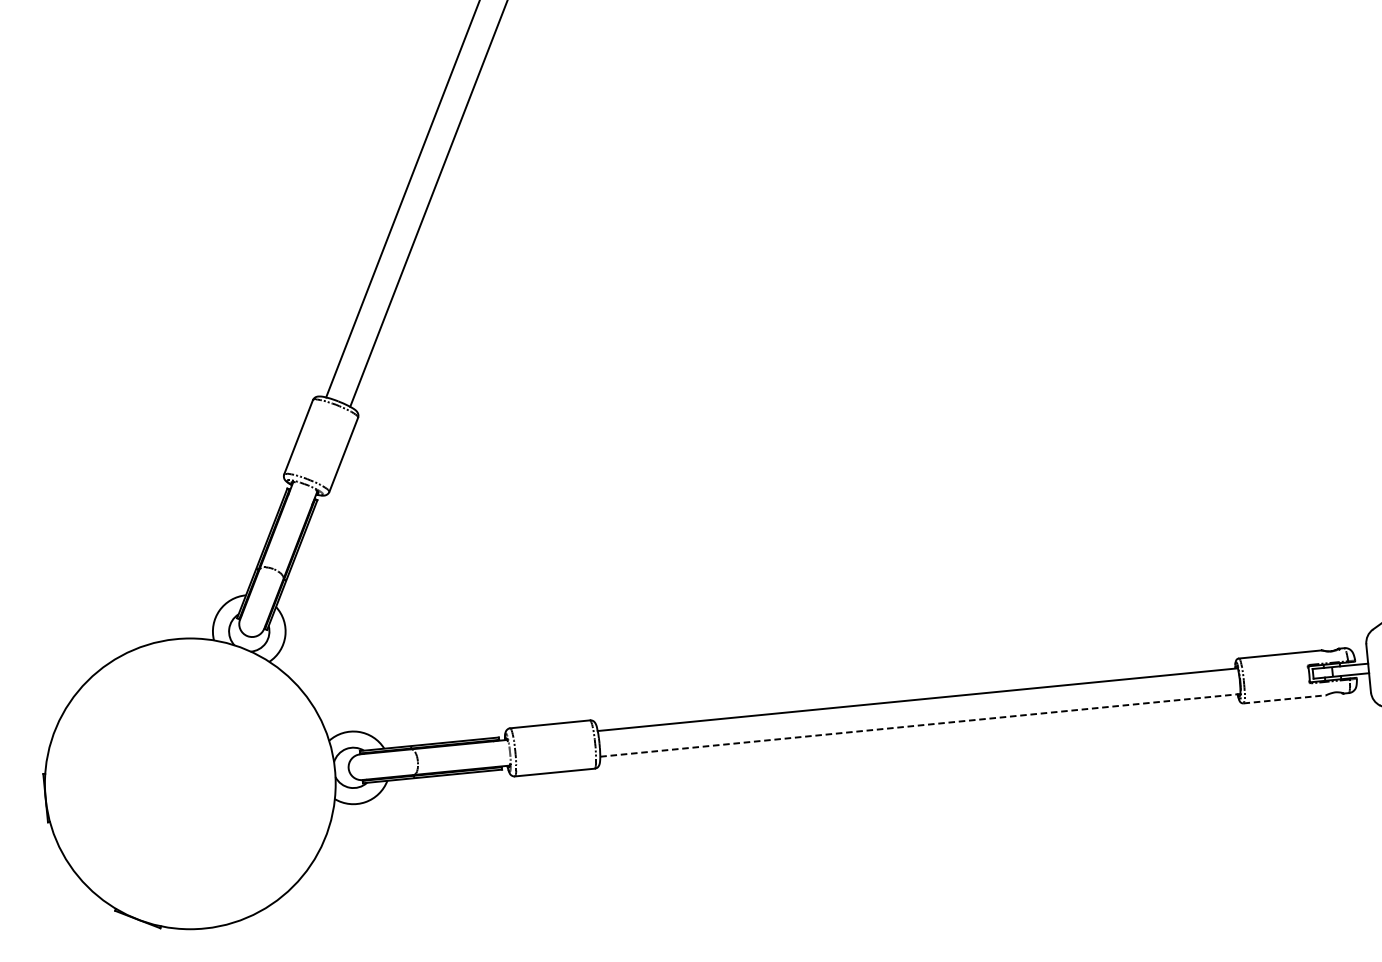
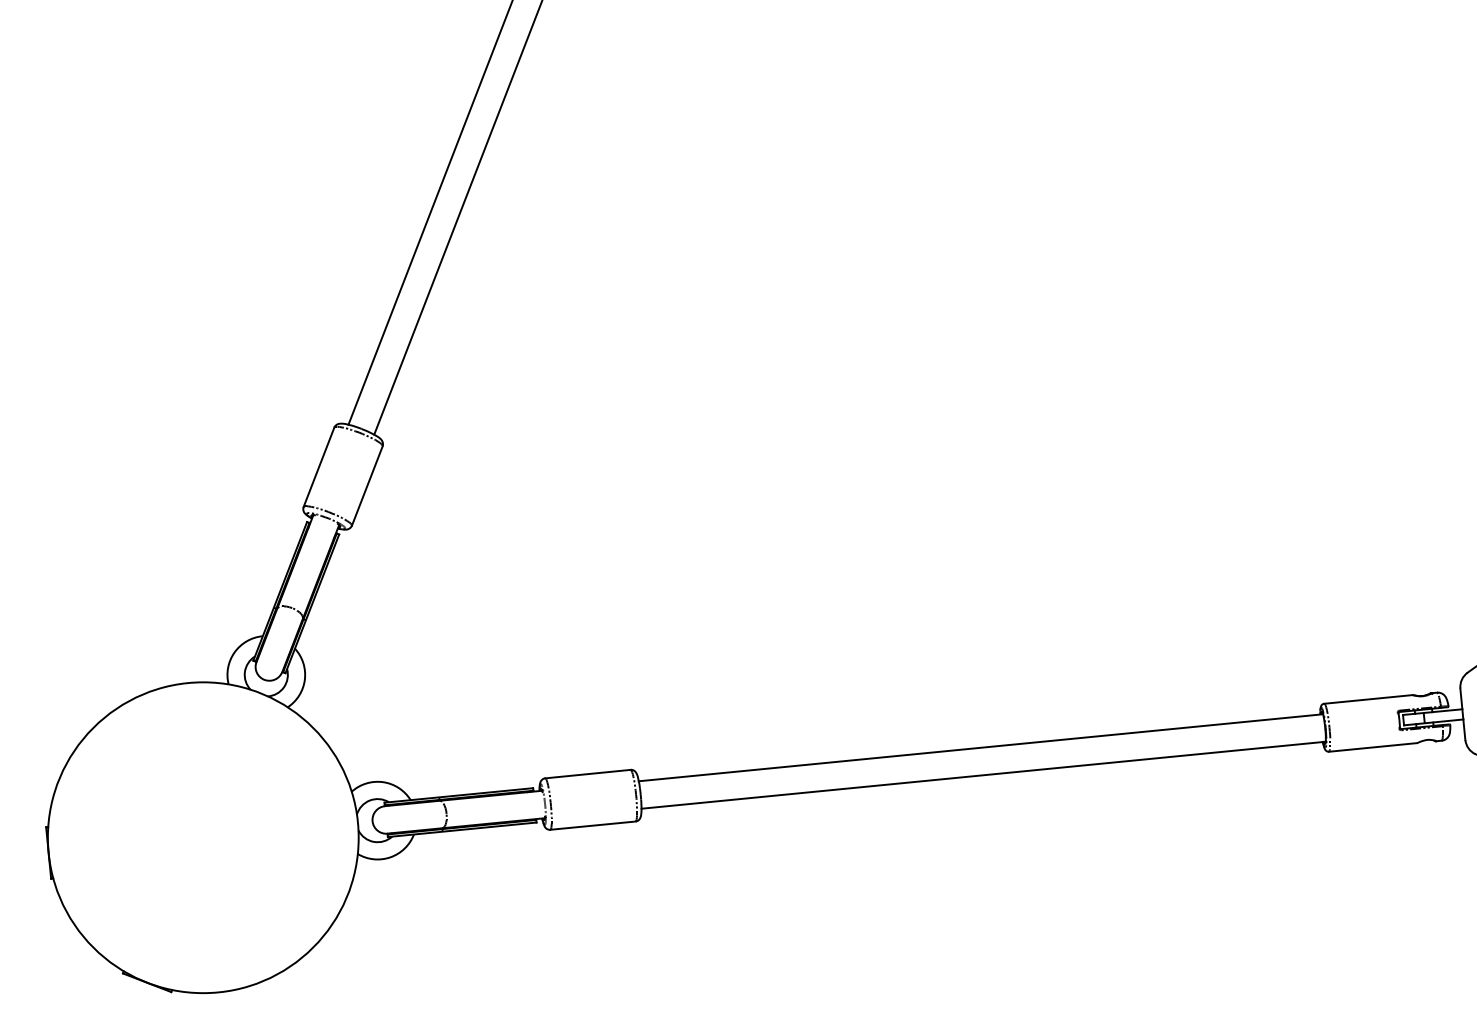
line: (1285, 699) -> (1373, 747), dashed -> solid
line: (920, 725) -> (983, 775), dashed -> solid

